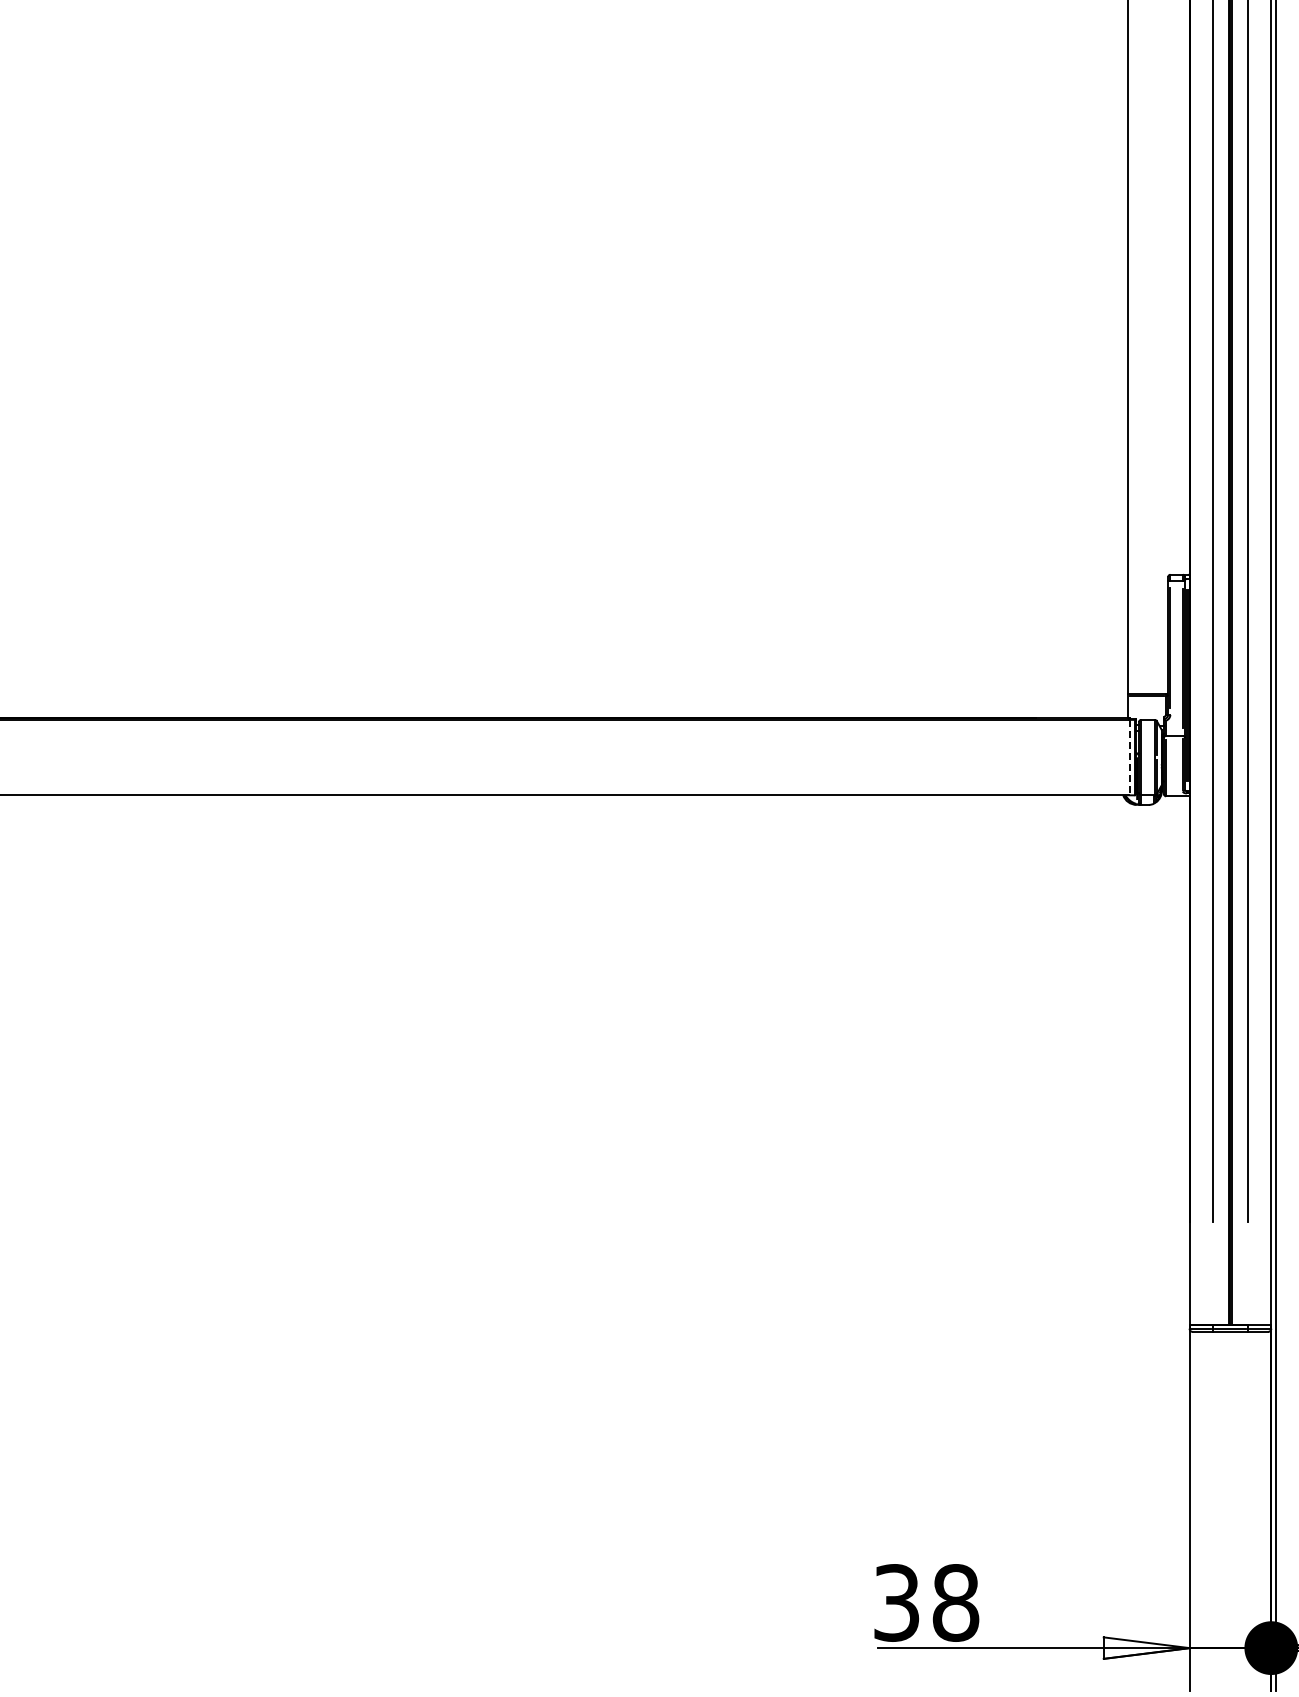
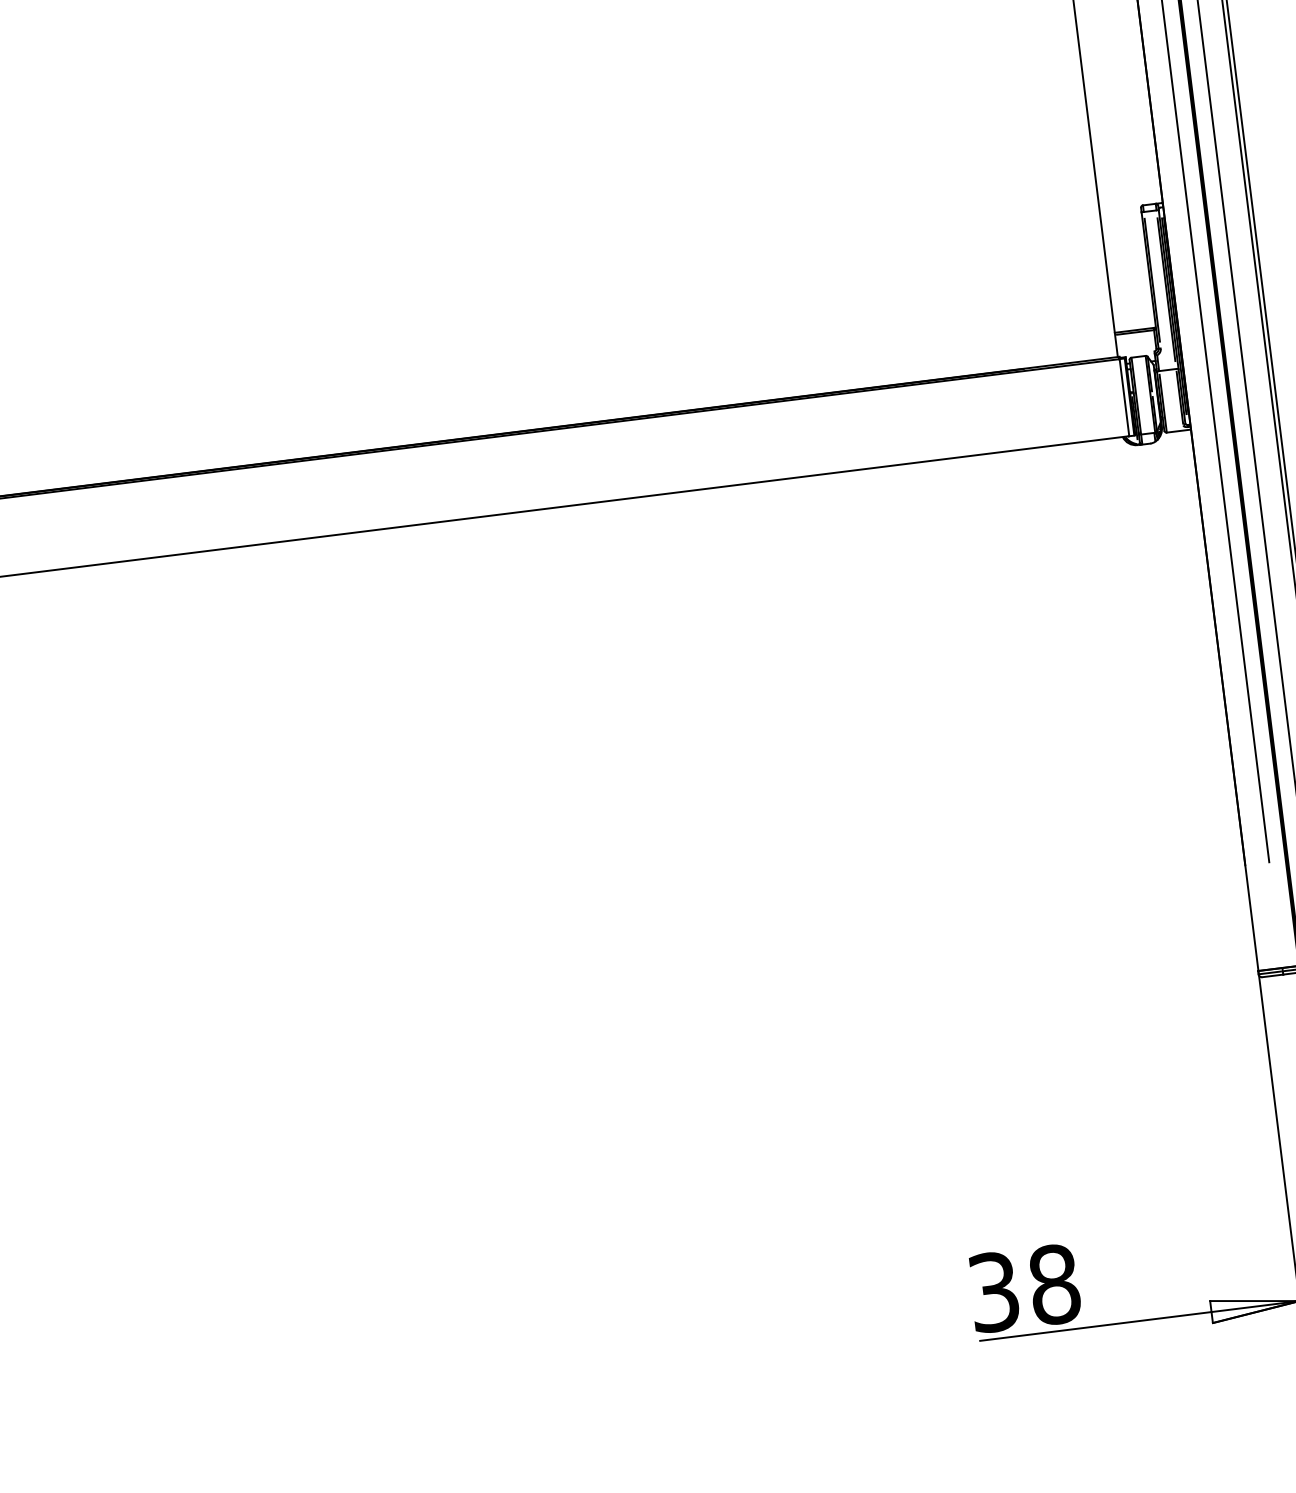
line: (1129, 757) -> (1124, 397), dashed -> solid

